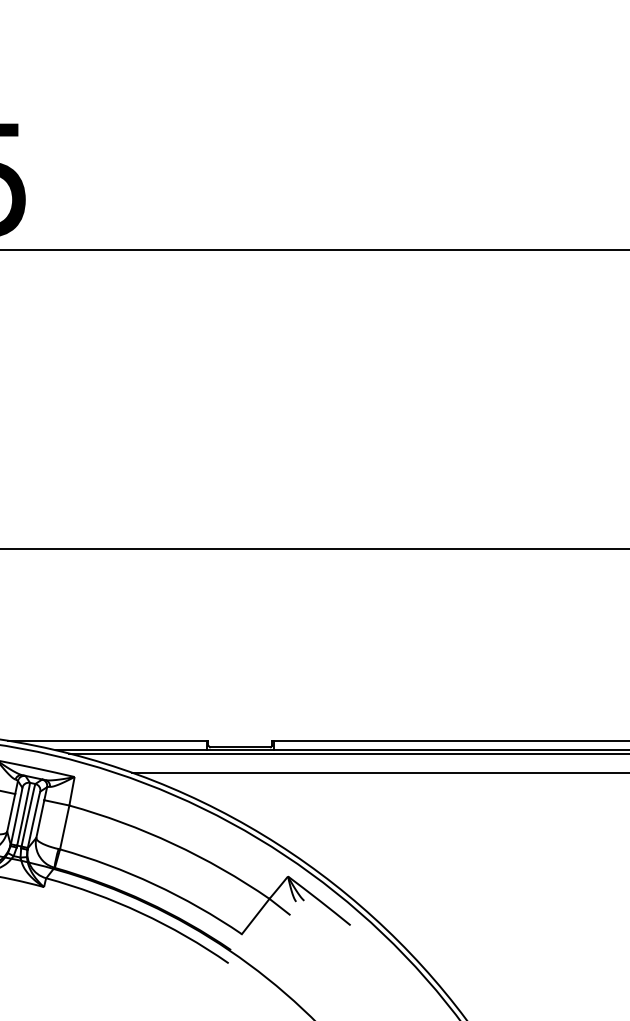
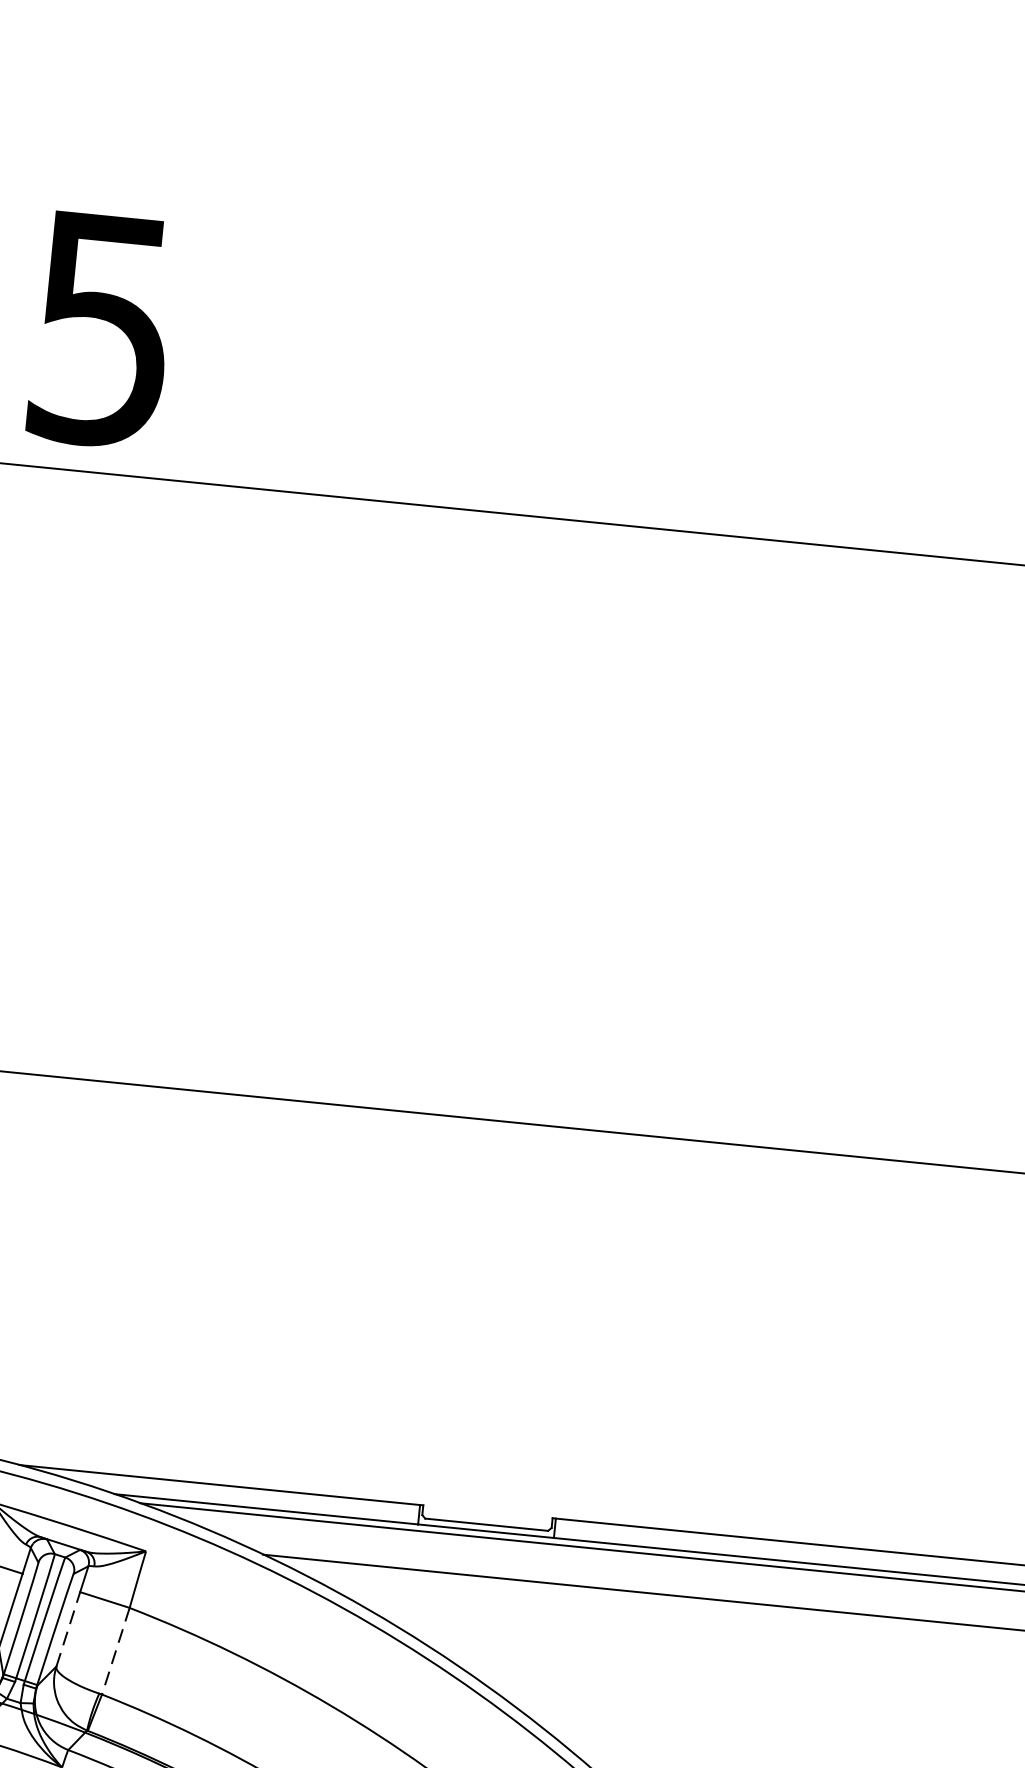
line: (40, 818) -> (68, 1628), solid -> dashed
line: (64, 827) -> (115, 1651), solid -> dashed

